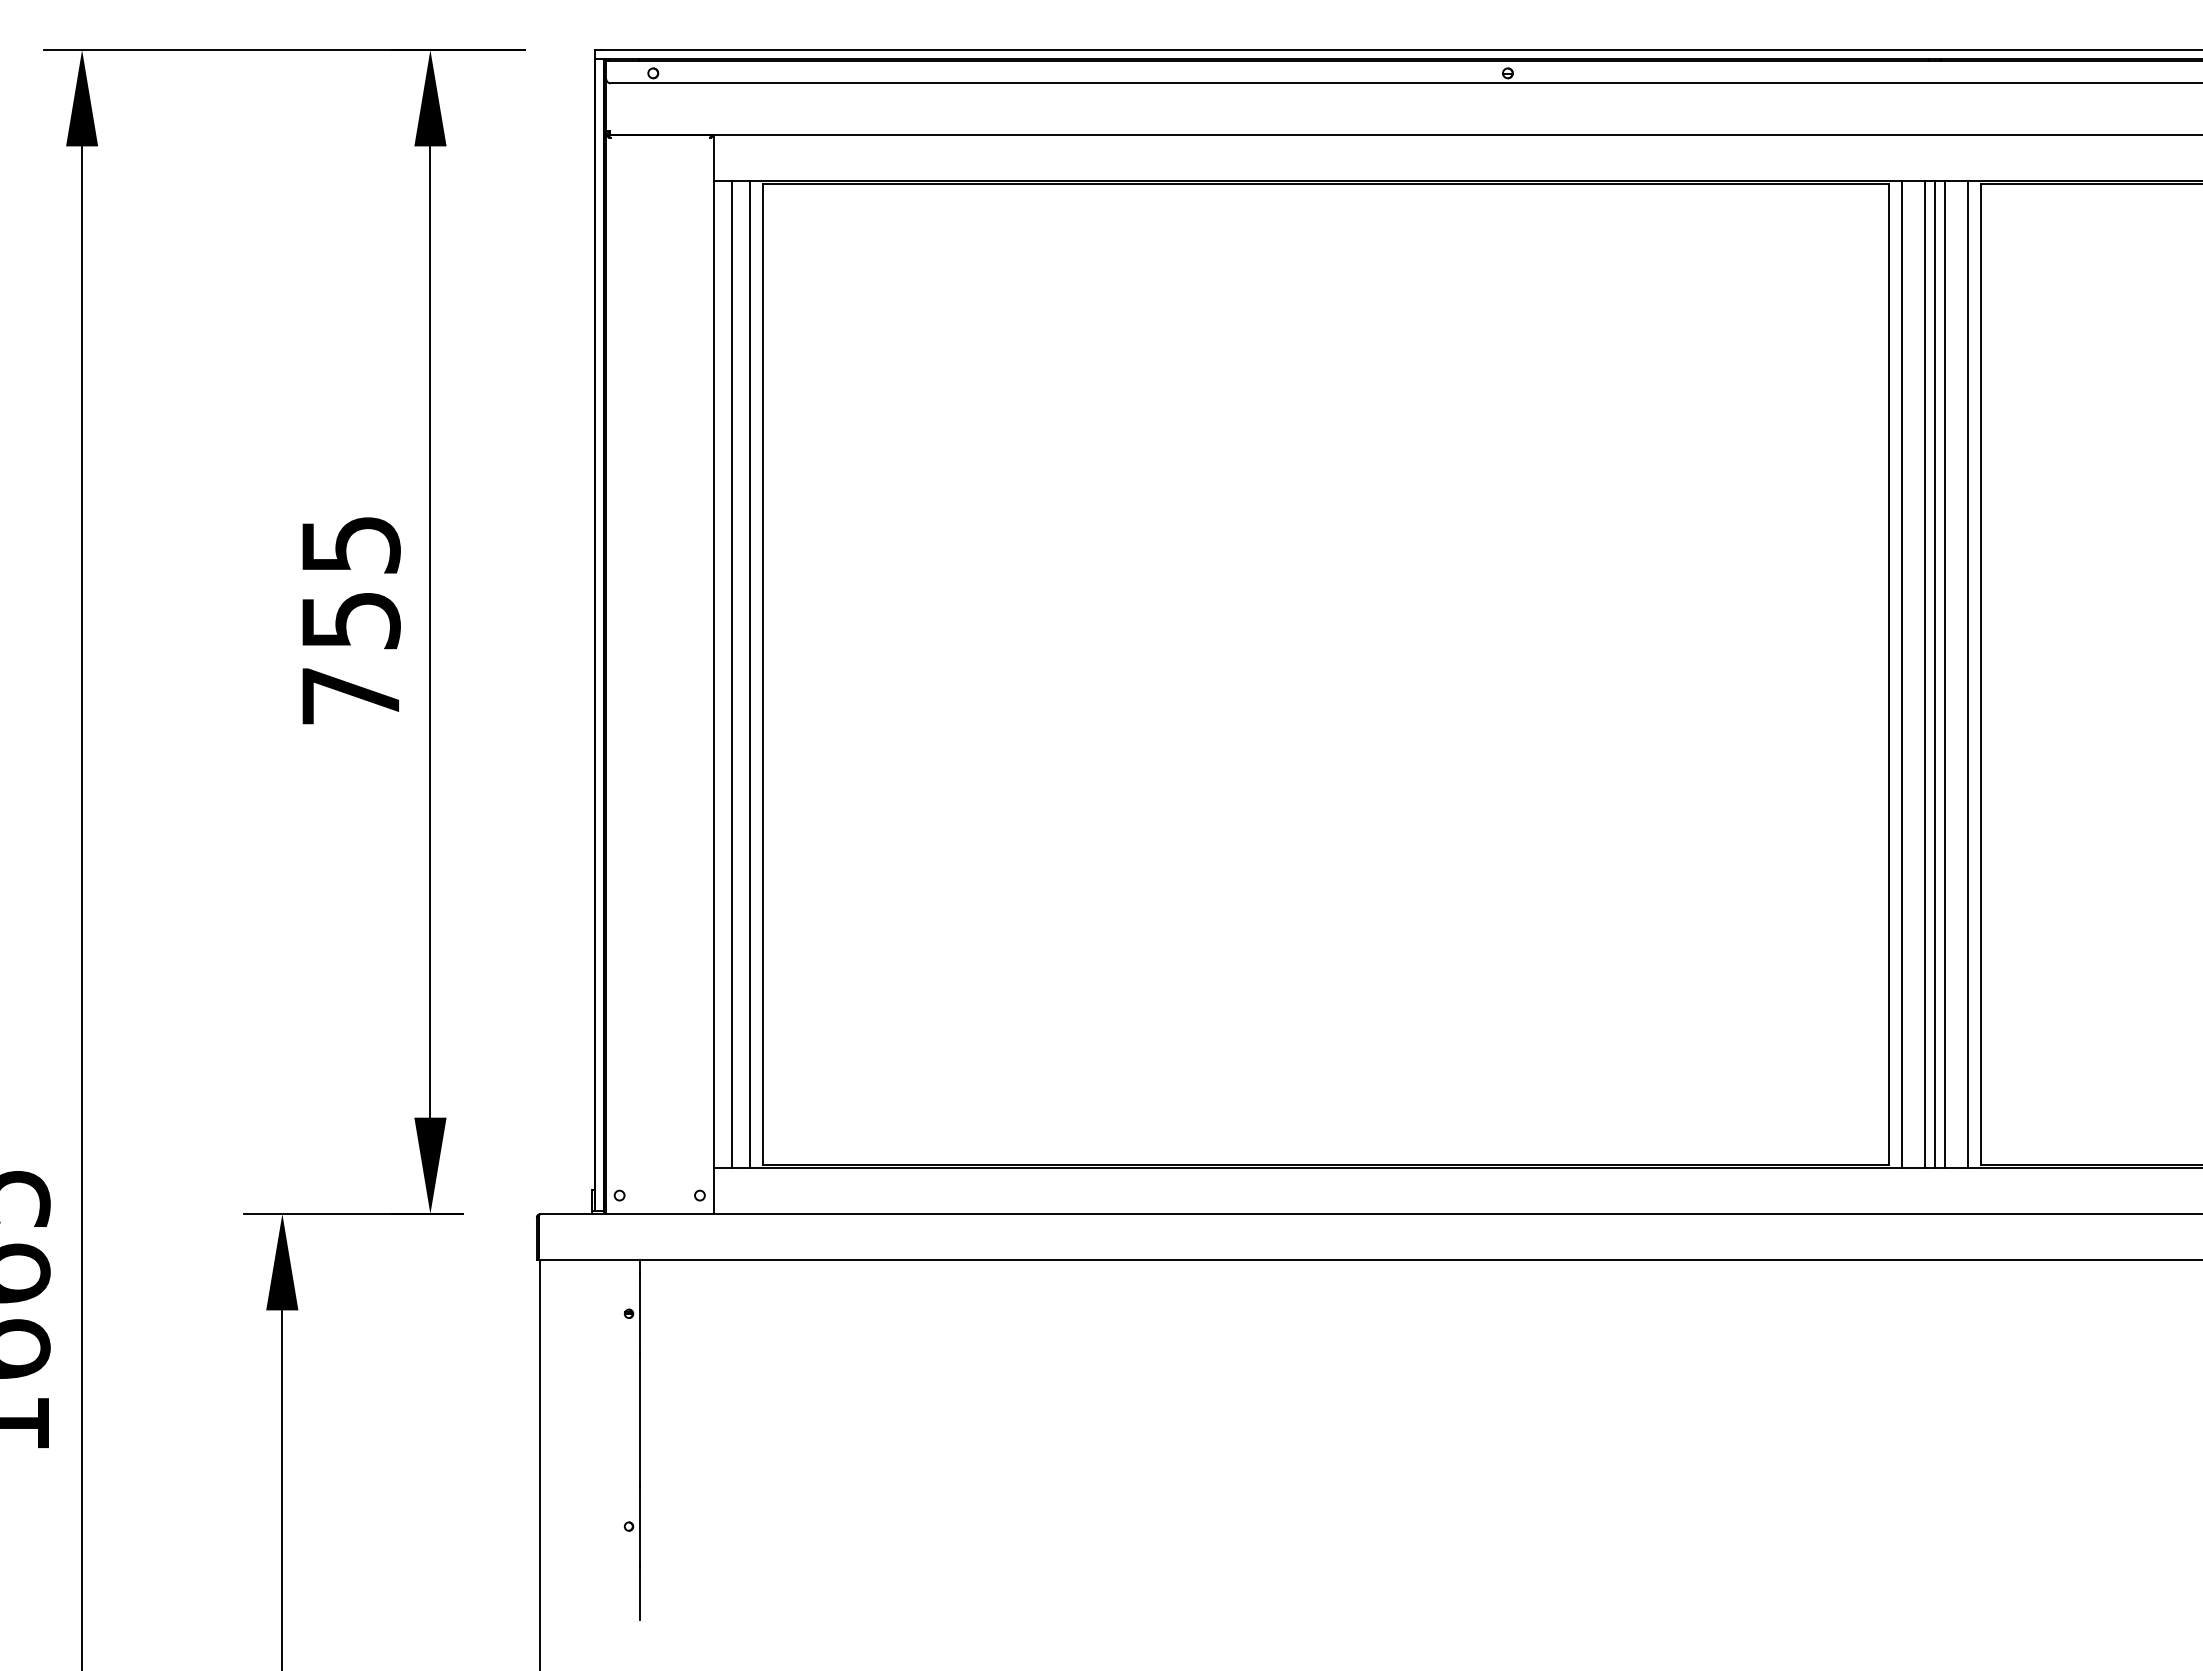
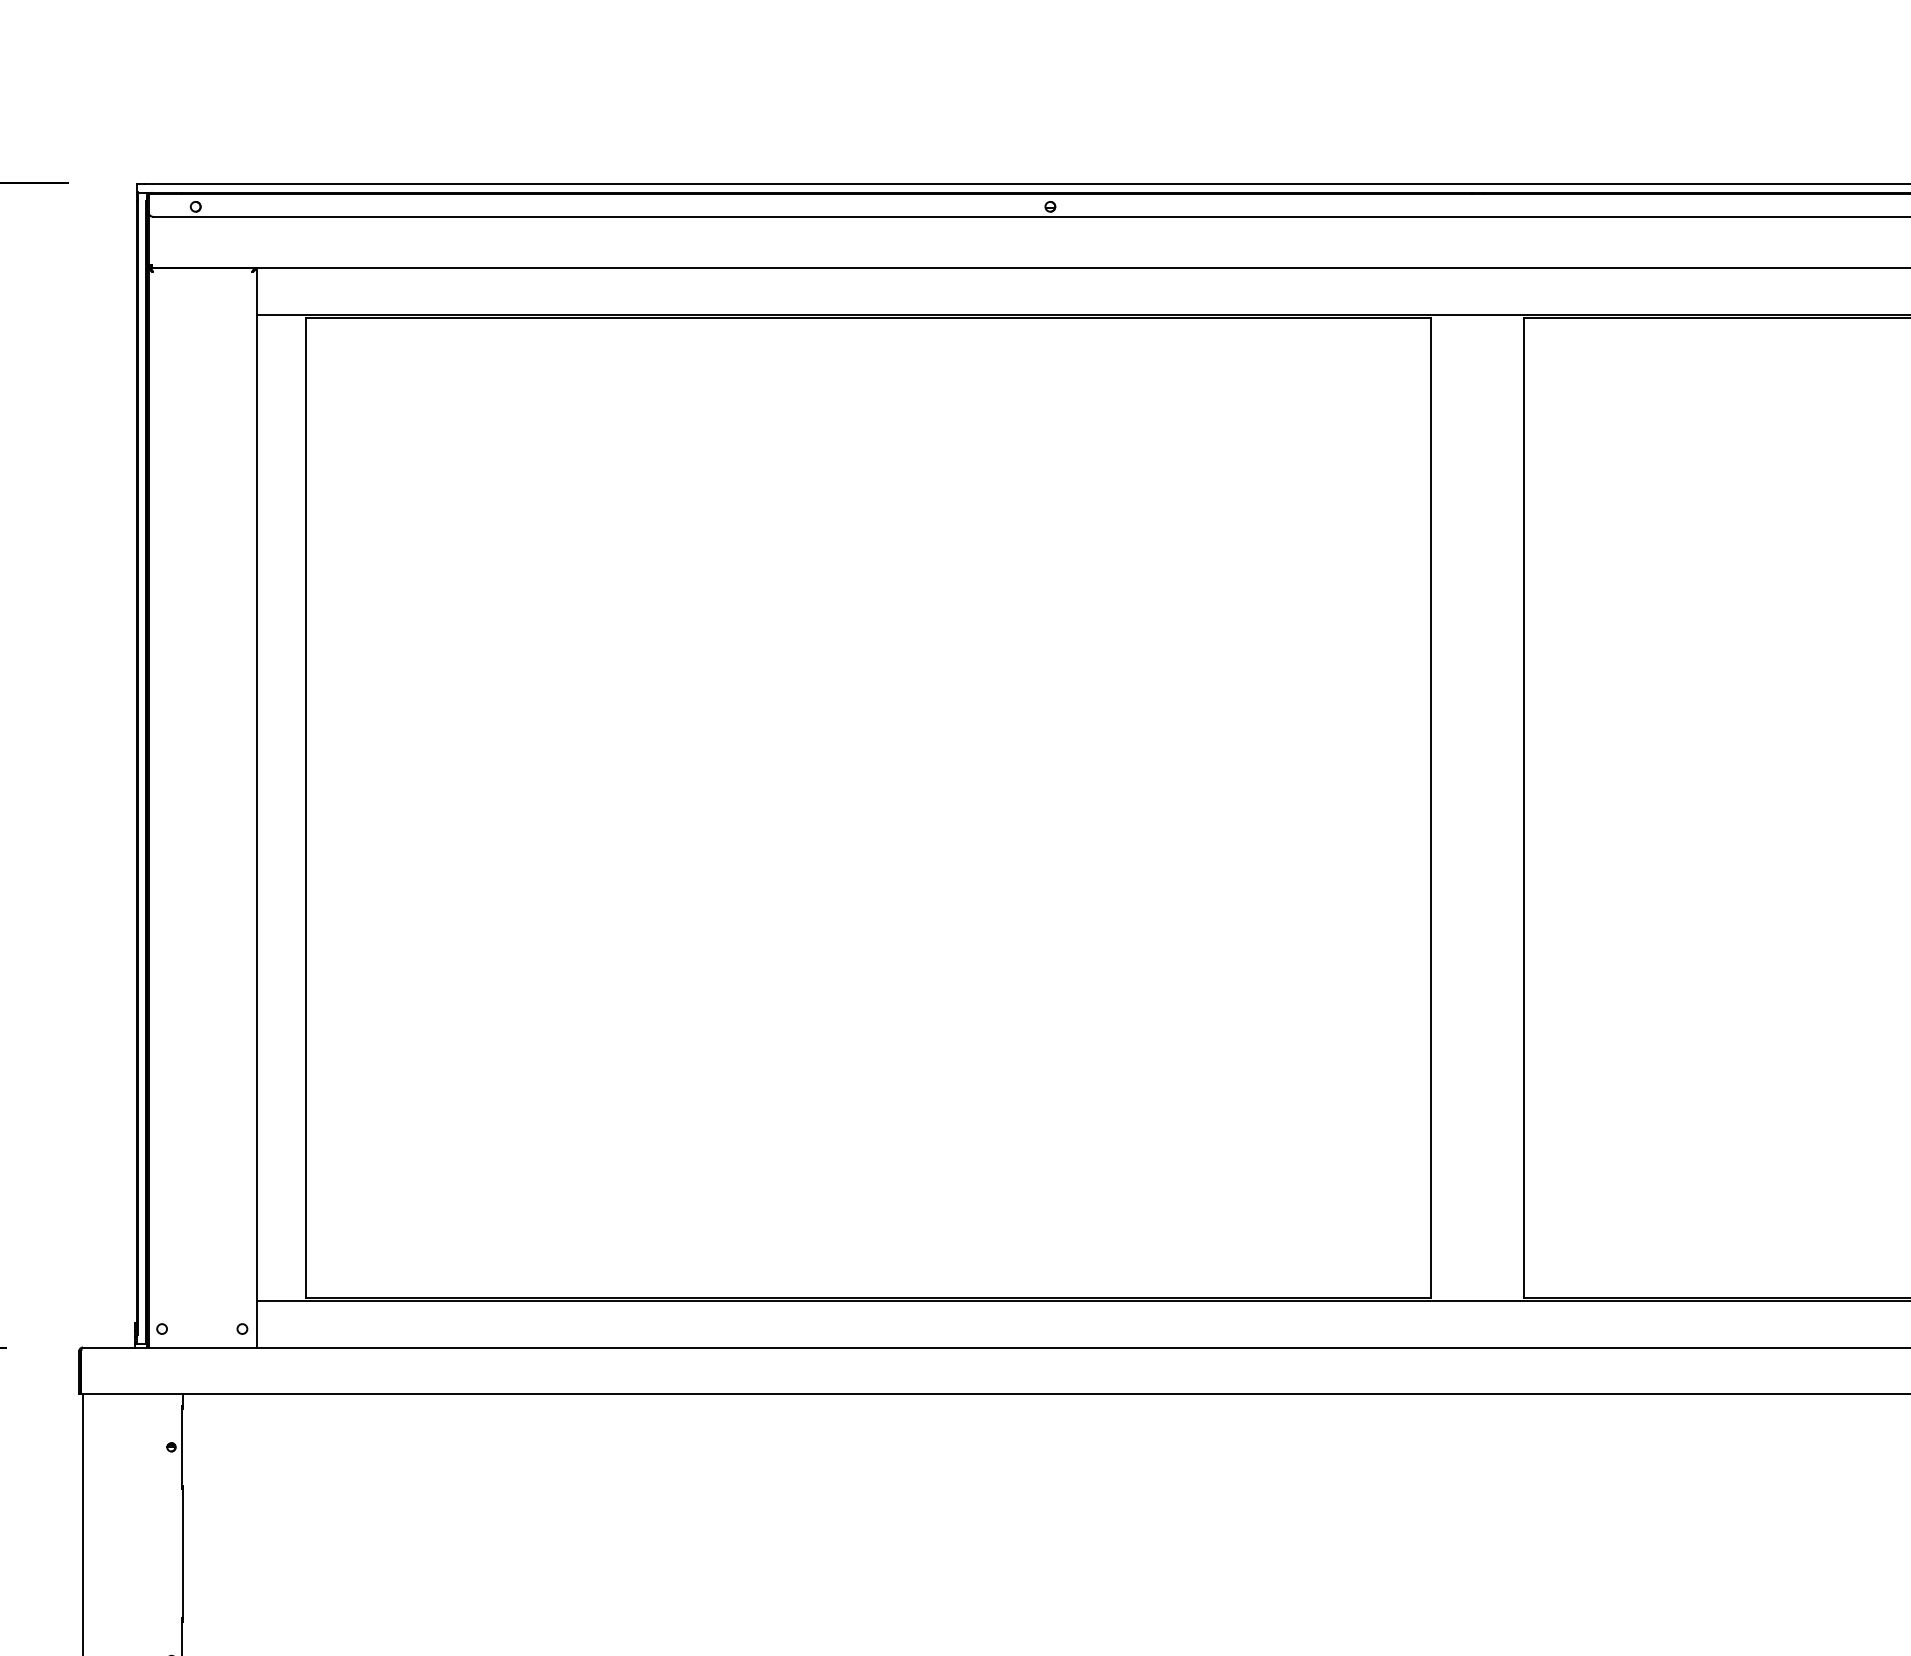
line: (732, 674) -> (274, 807), removed
line: (750, 674) -> (292, 807), removed
line: (1902, 674) -> (1444, 807), removed
line: (1925, 674) -> (1467, 807), removed
line: (1935, 674) -> (1477, 807), removed
line: (1945, 674) -> (1487, 807), removed
line: (1968, 674) -> (1510, 807), removed

